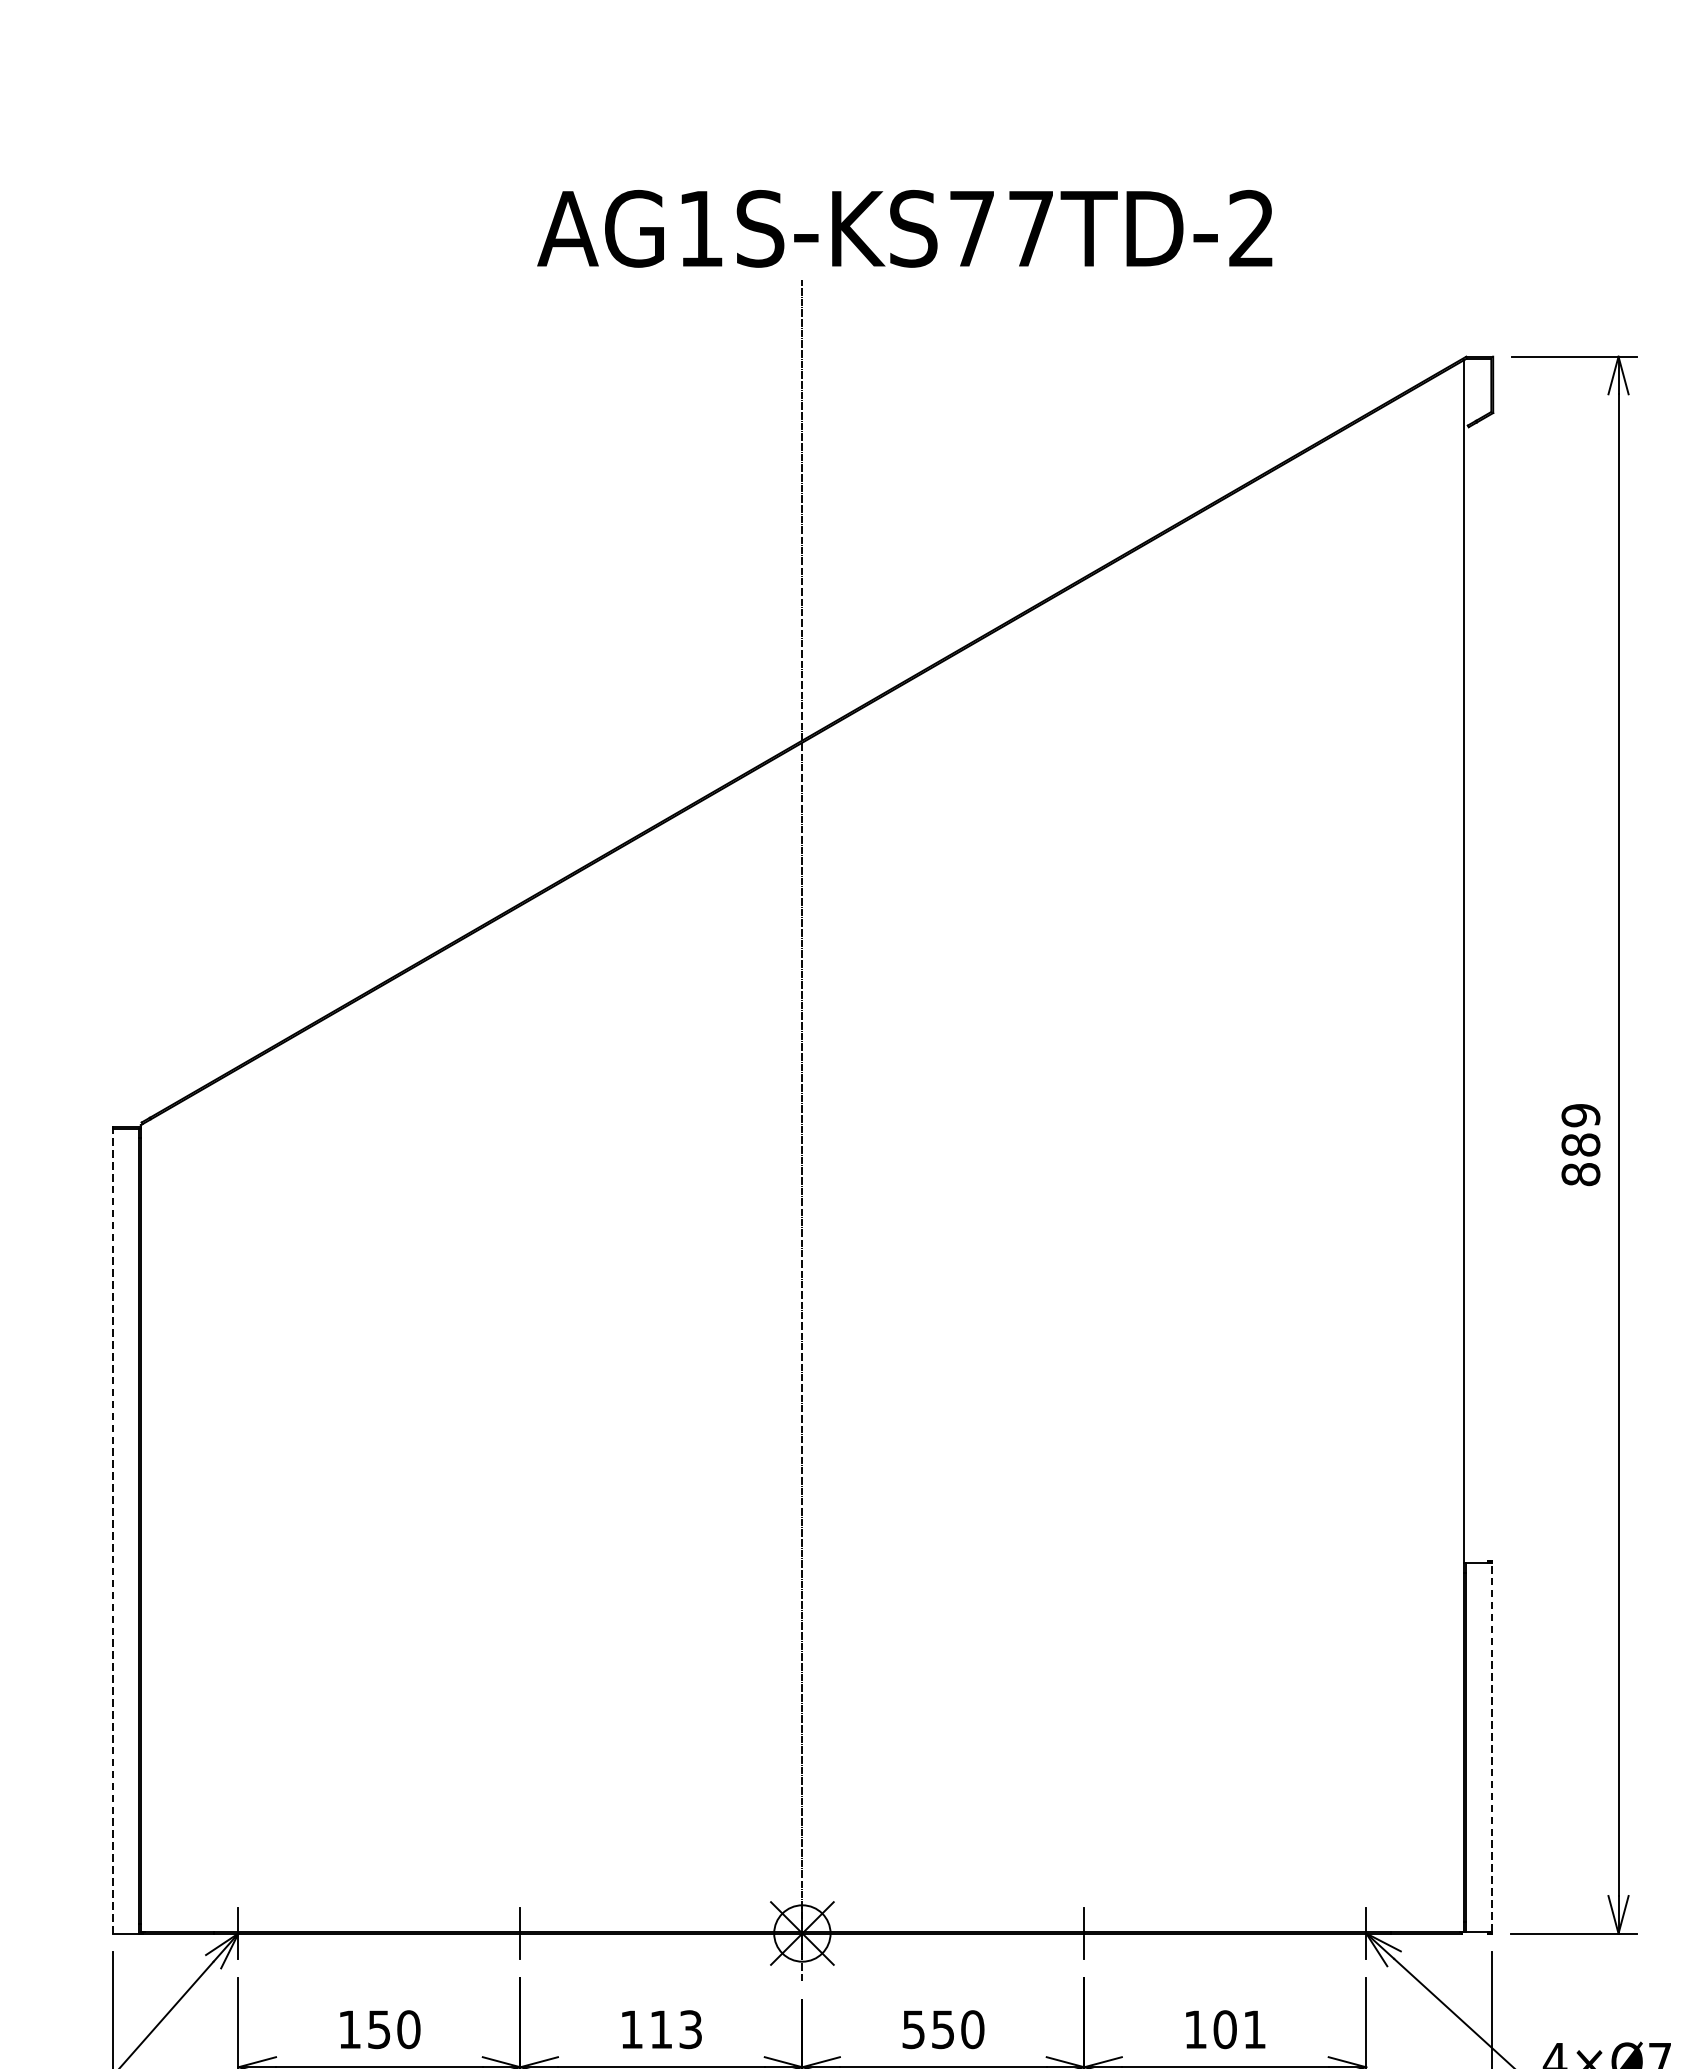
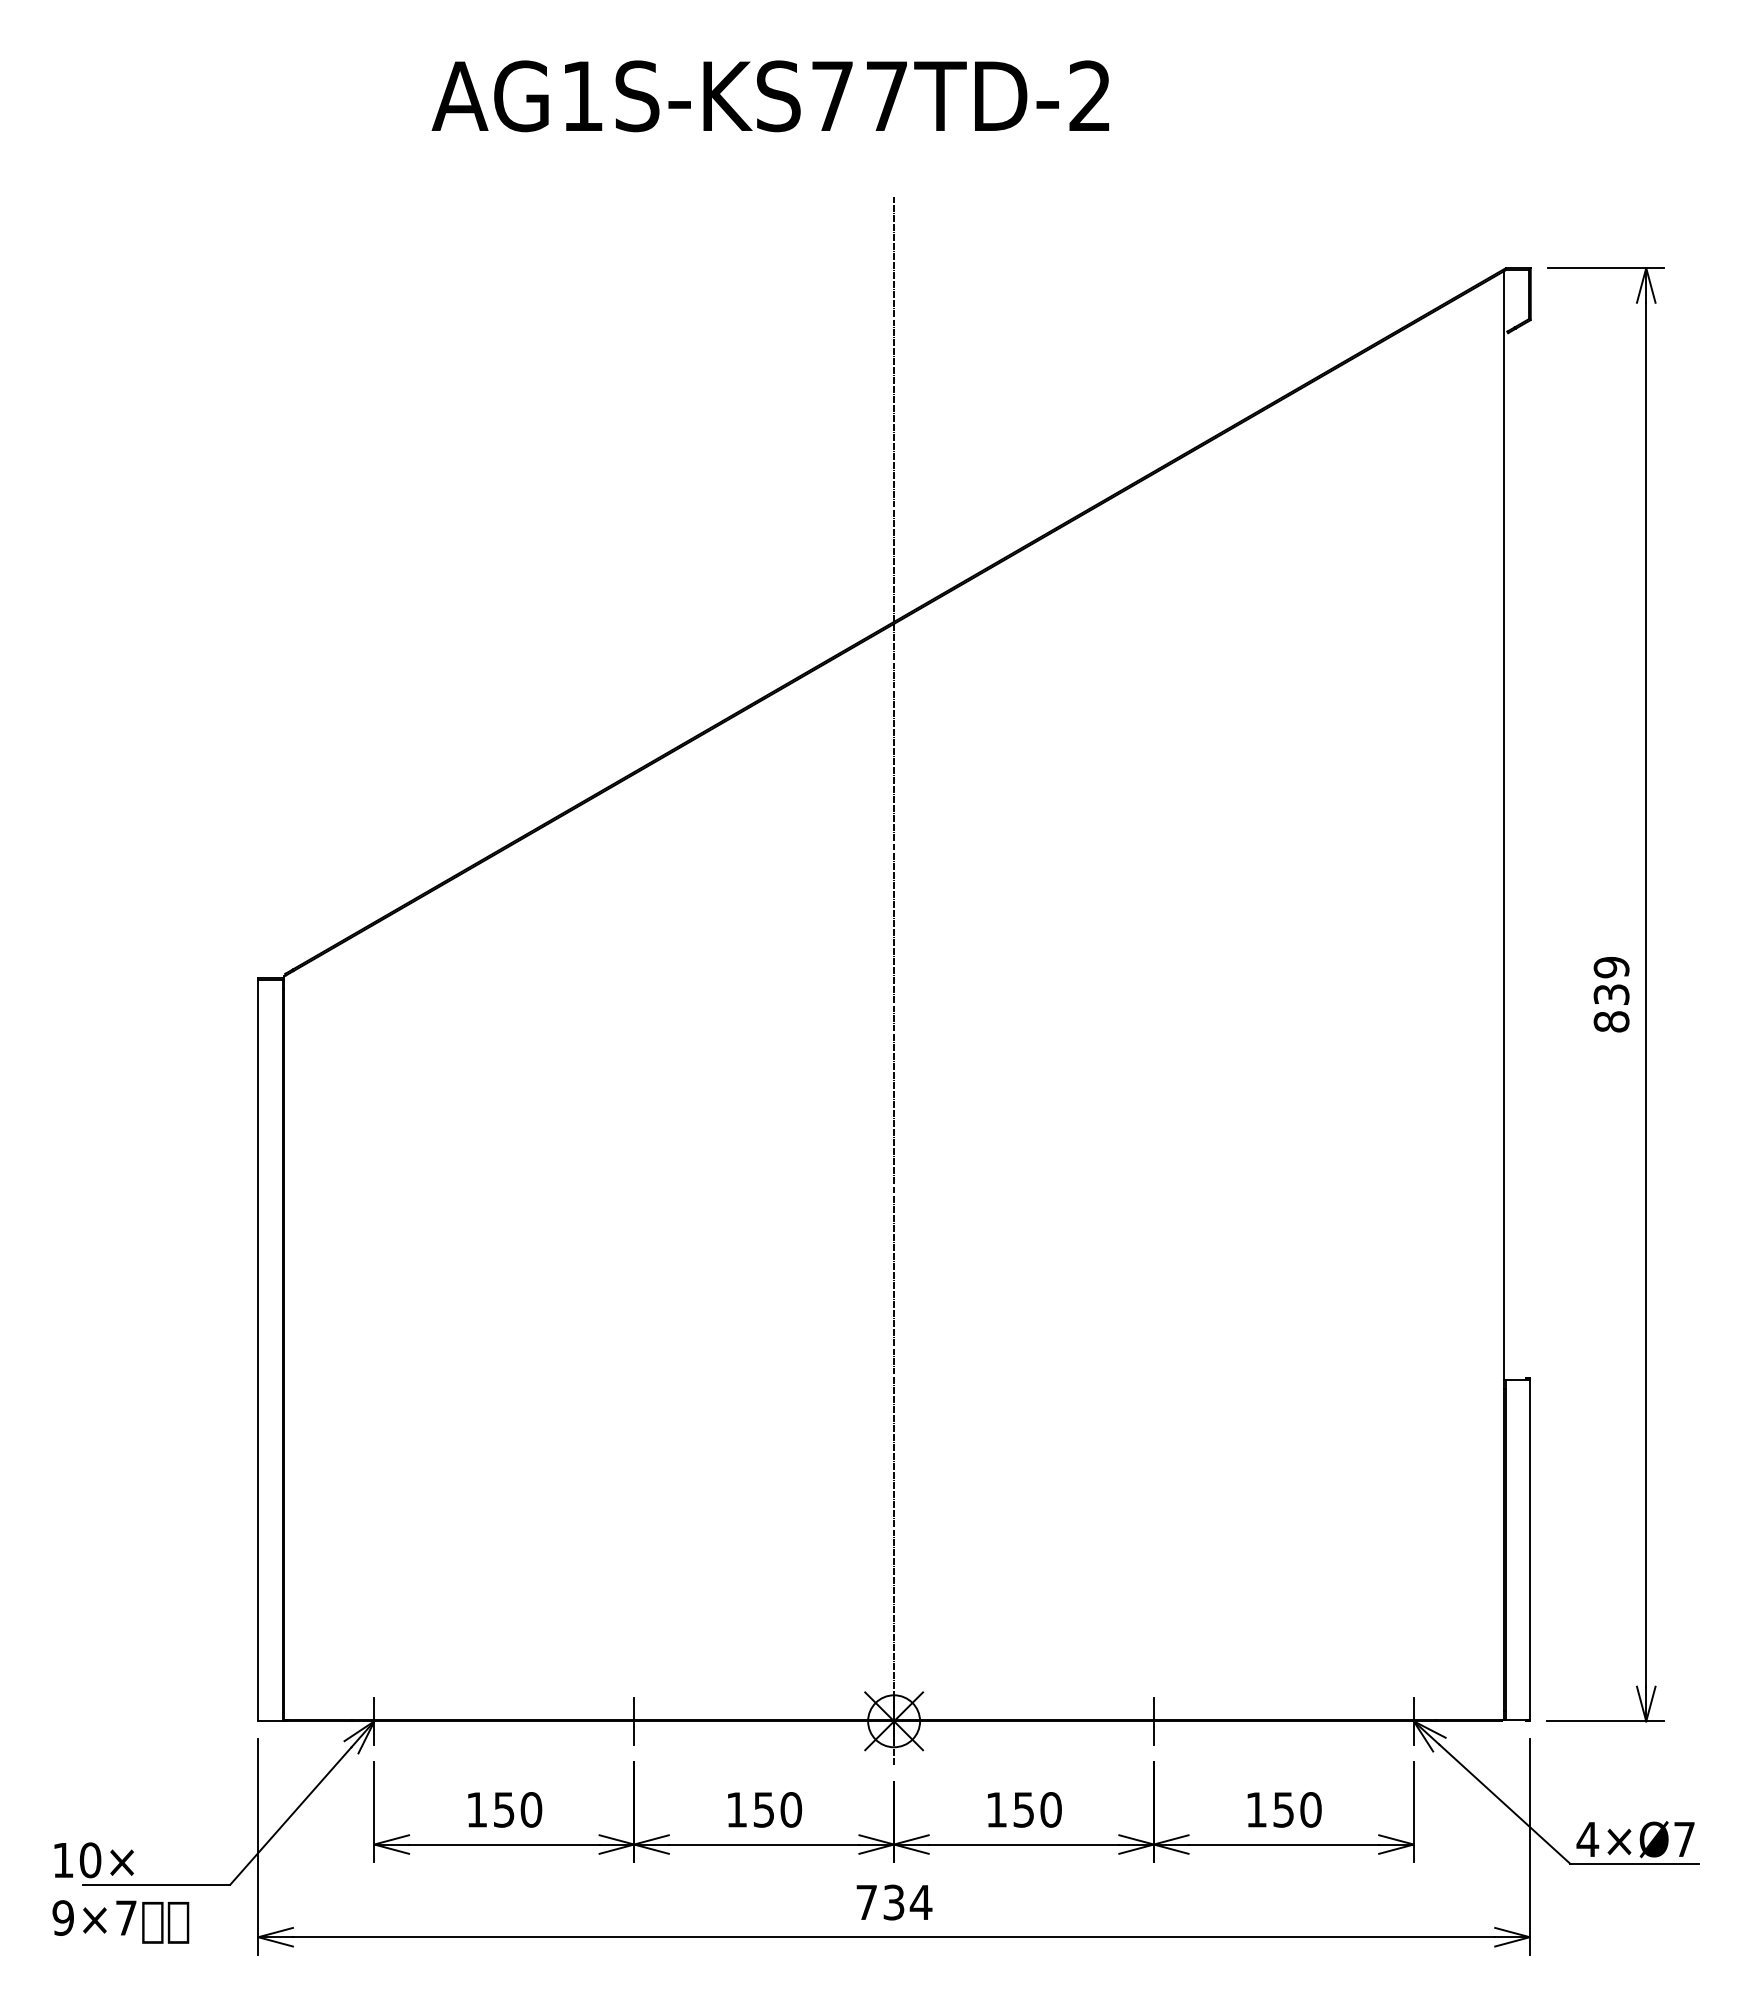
text: (904, 229) -> (770, 96), moved
text: (1580, 1144) -> (1611, 994), 889 -> 839
line: (112, 1531) -> (258, 1350), dashed -> solid
line: (1491, 1747) -> (1529, 1549), dashed -> solid
text: (675, 2029) -> (777, 1809), 113 -> 150
text: (913, 2029) -> (996, 1809), 550 -> 150
text: (1240, 2029) -> (1297, 1809), 101 -> 150

